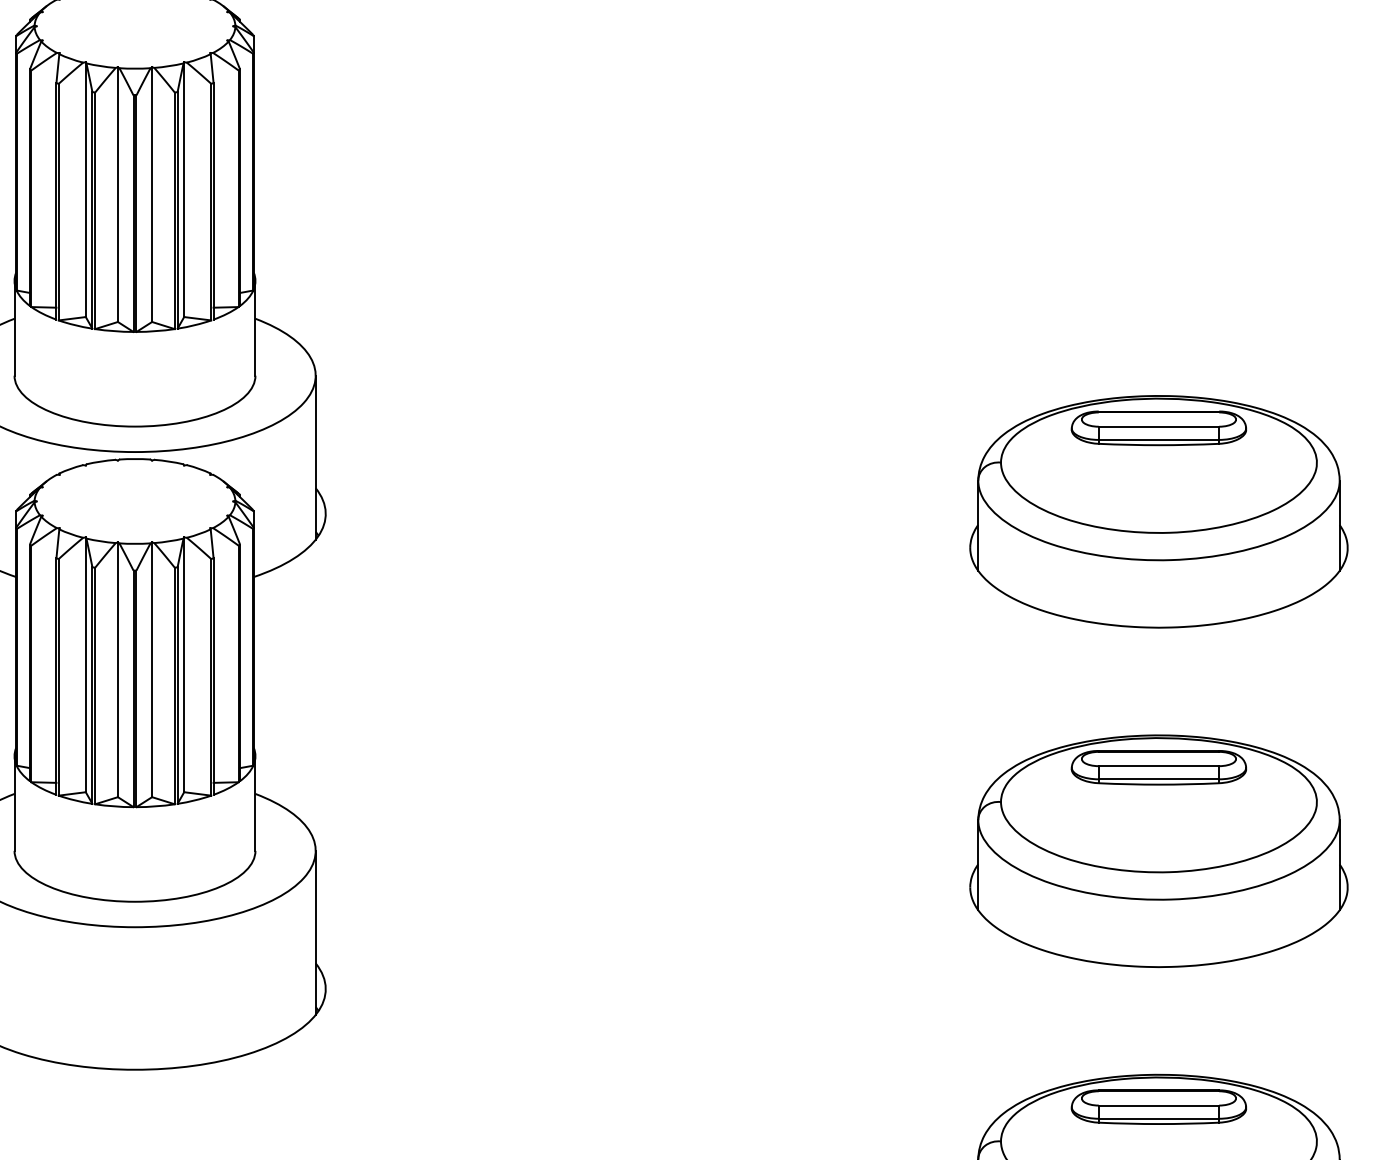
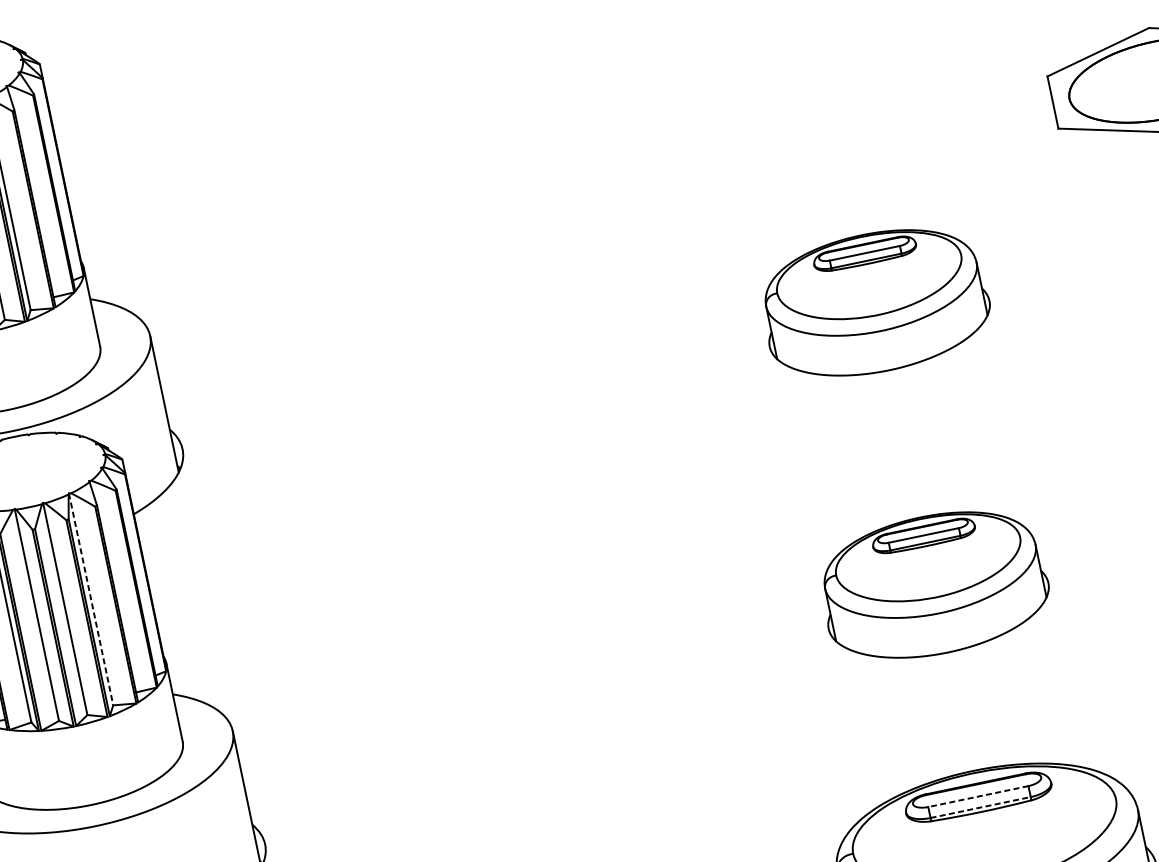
part: (1158, 511) -> (874, 302), size x0.7
line: (184, 665) -> (91, 599), solid -> dashed
part: (1158, 850) -> (933, 584), size x0.7
line: (1158, 1105) -> (977, 796), solid -> dashed
line: (1159, 1118) -> (981, 807), solid -> dashed

